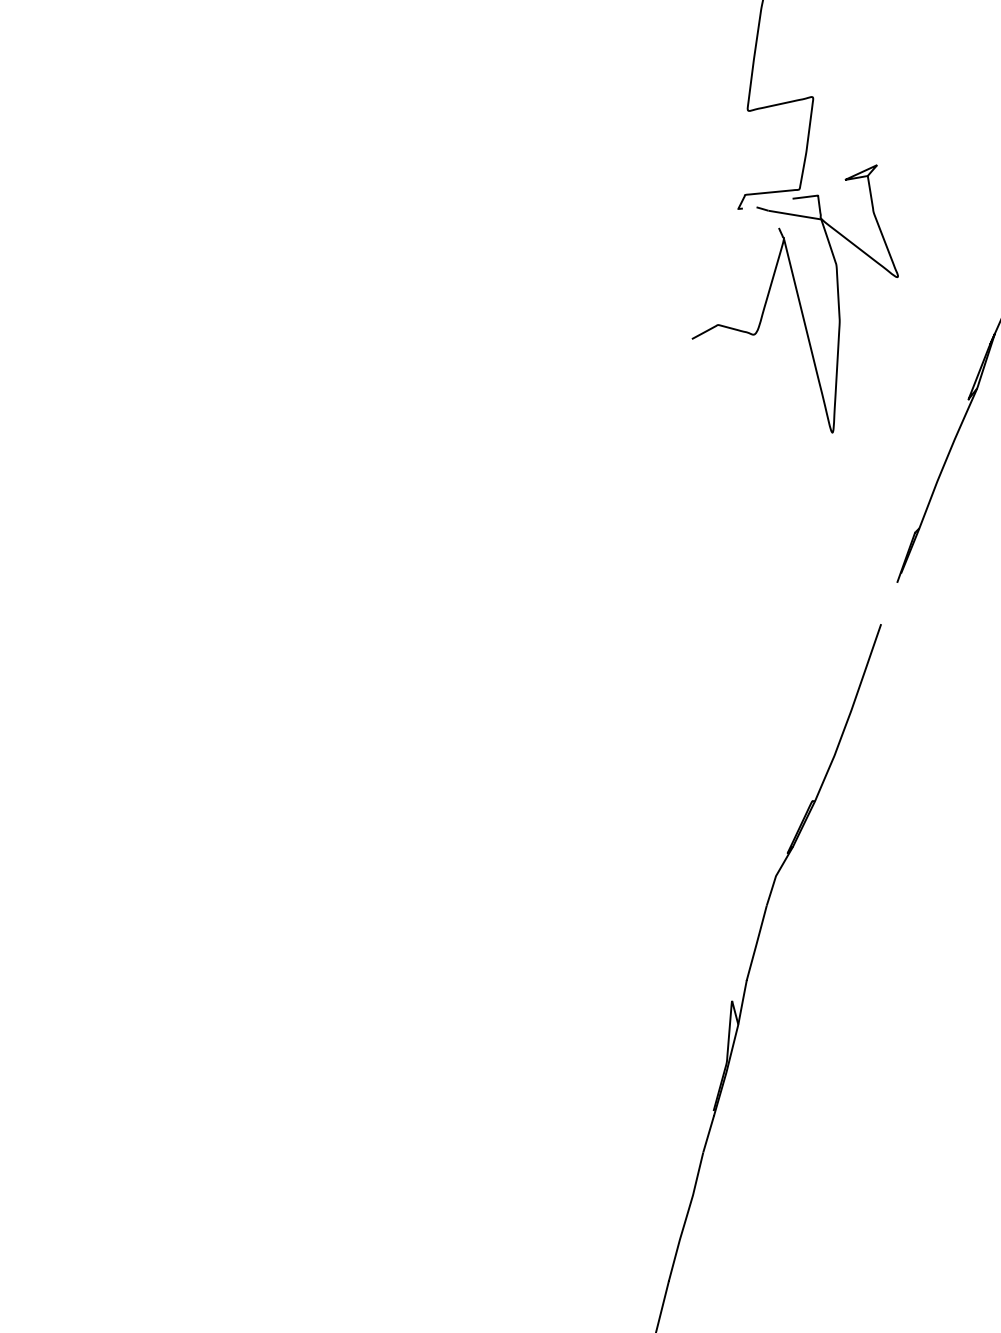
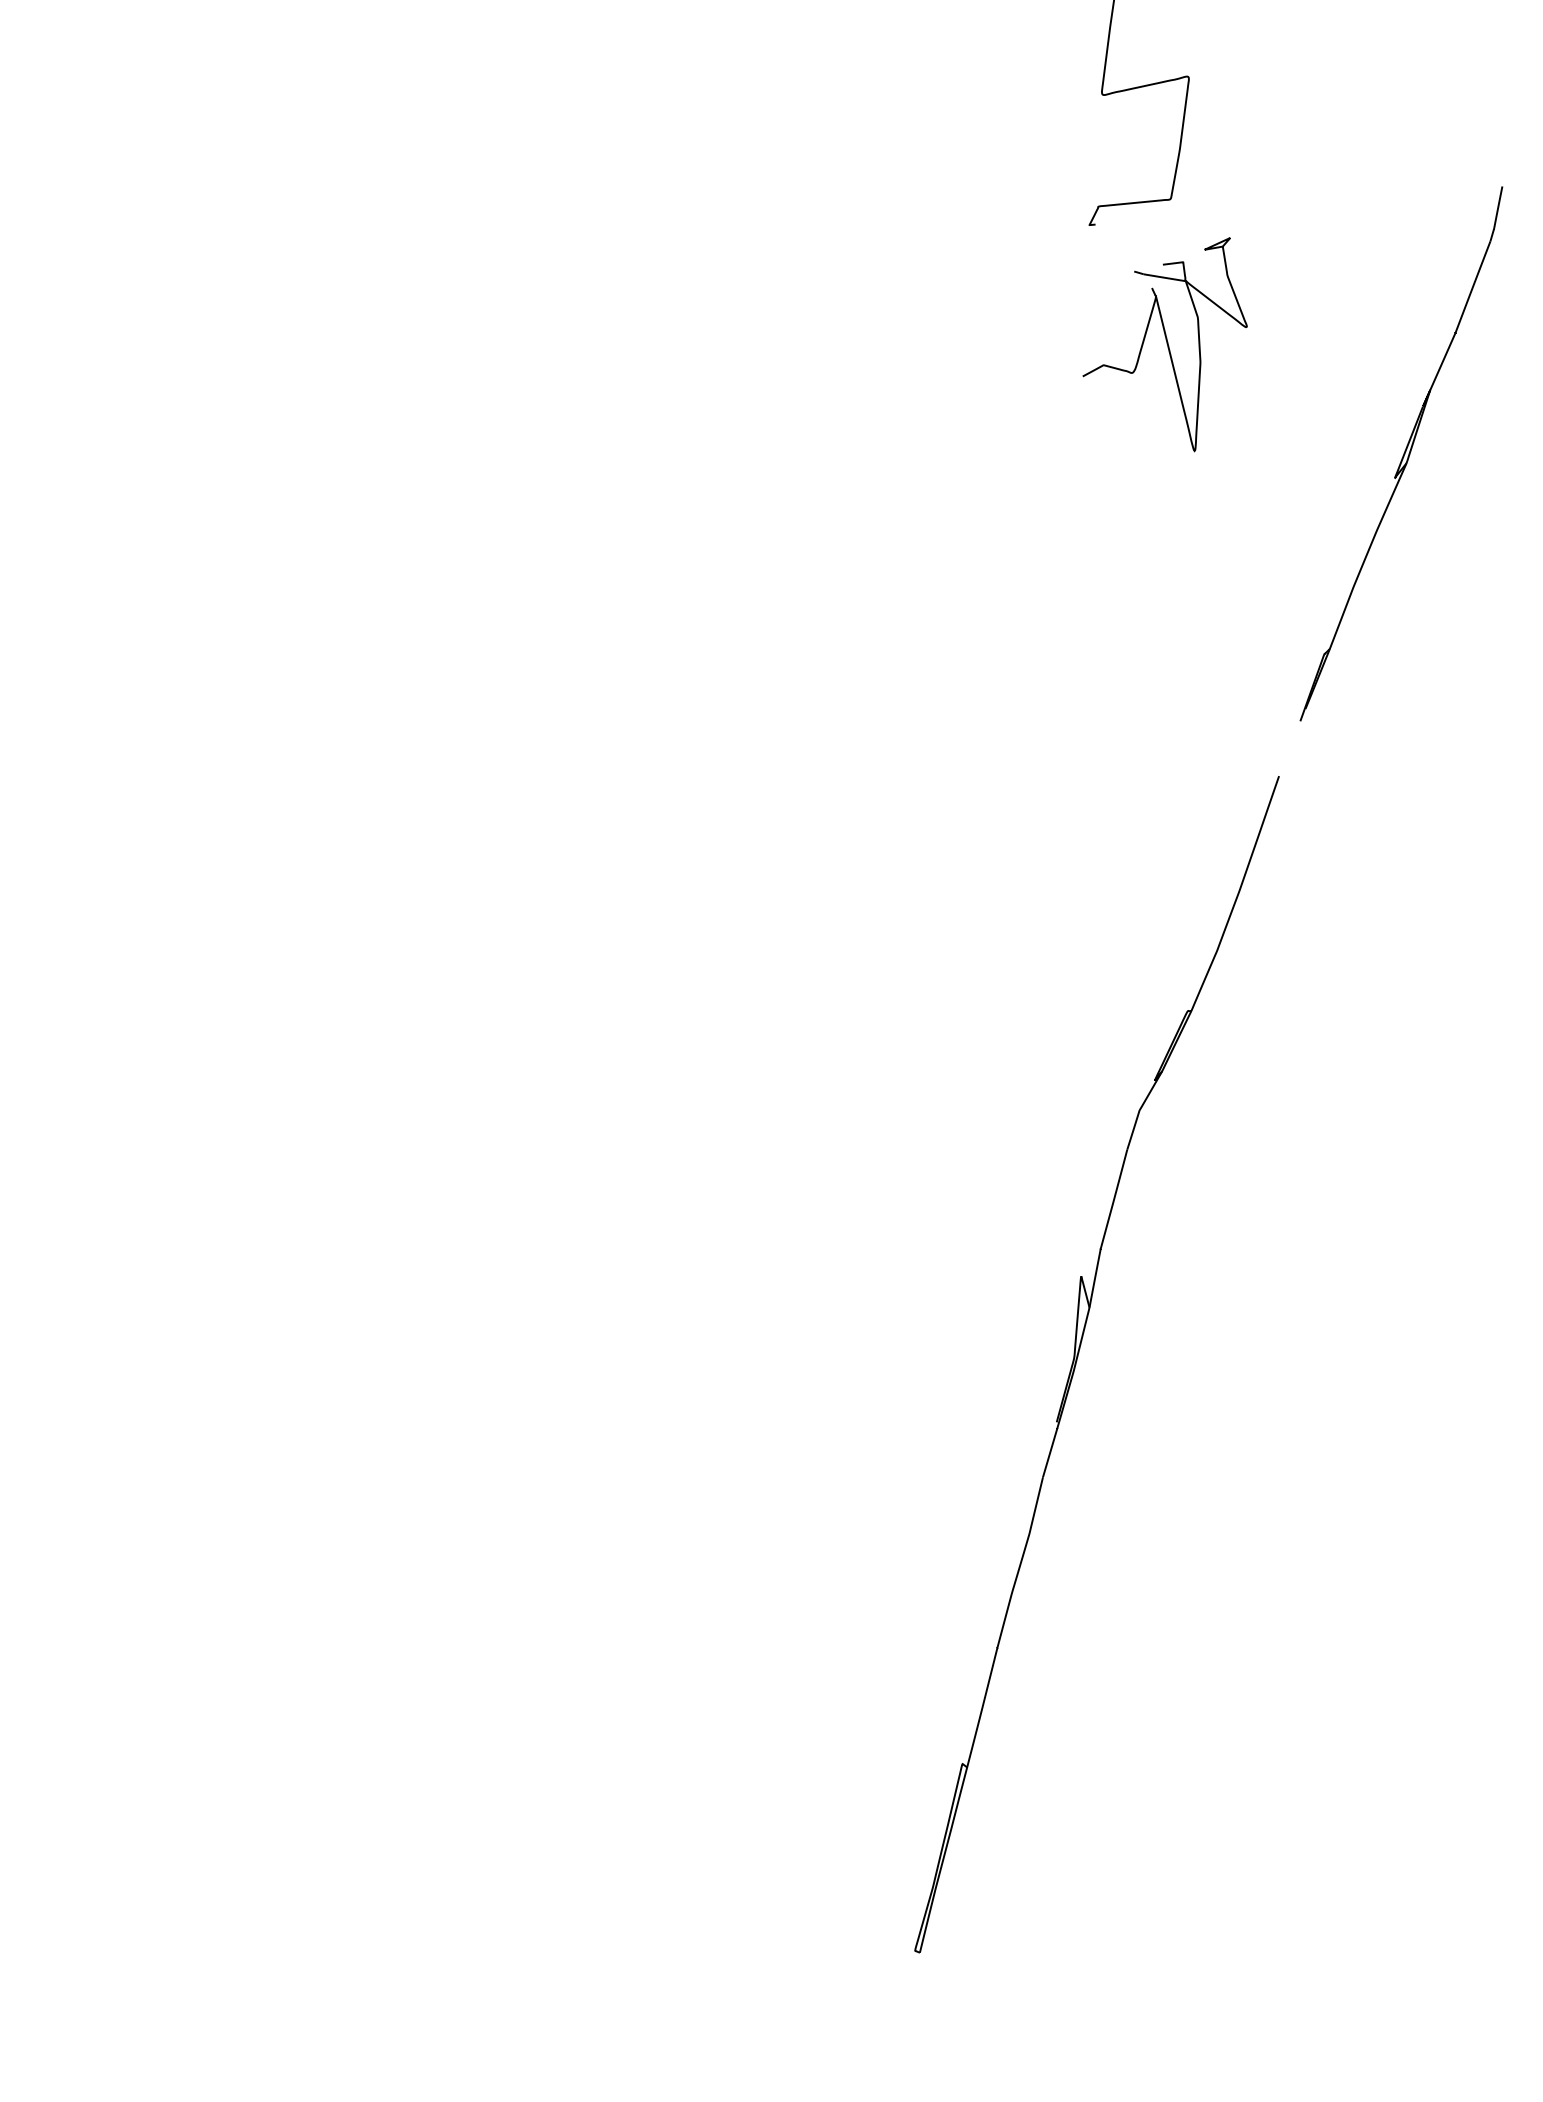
part: (794, 298) -> (1164, 344), size x0.6

